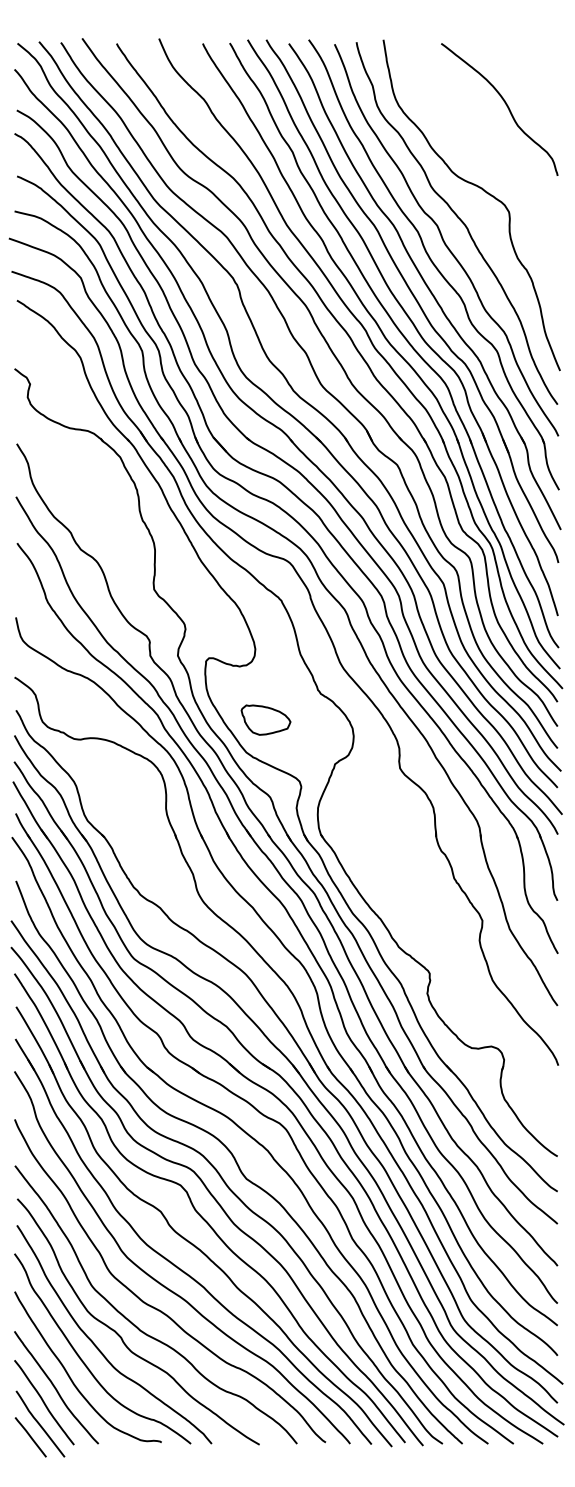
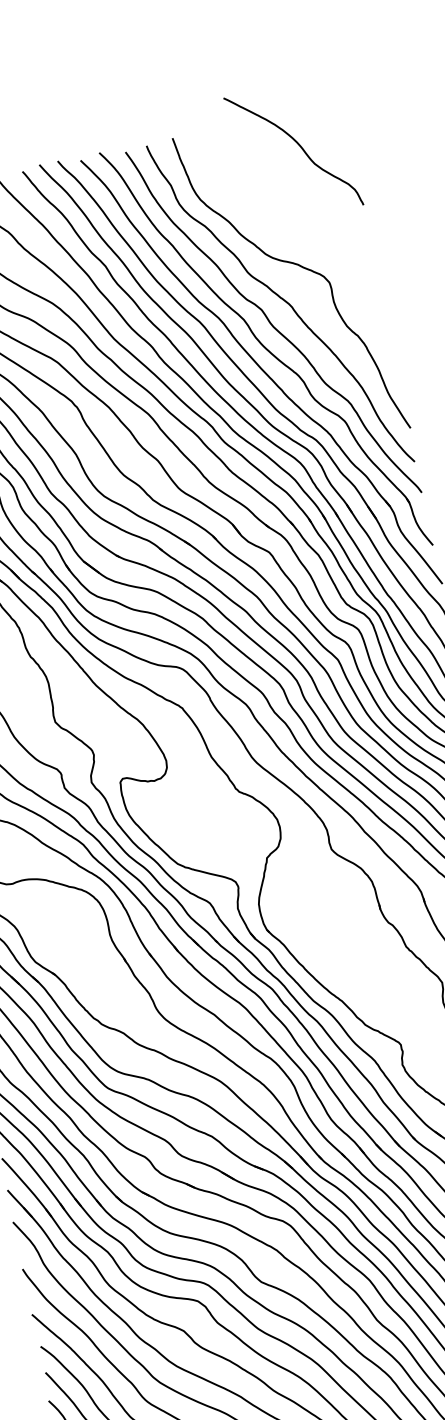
curve: (506, 106) -> (299, 147), moved
part: (265, 719) -> (190, 827), removed

